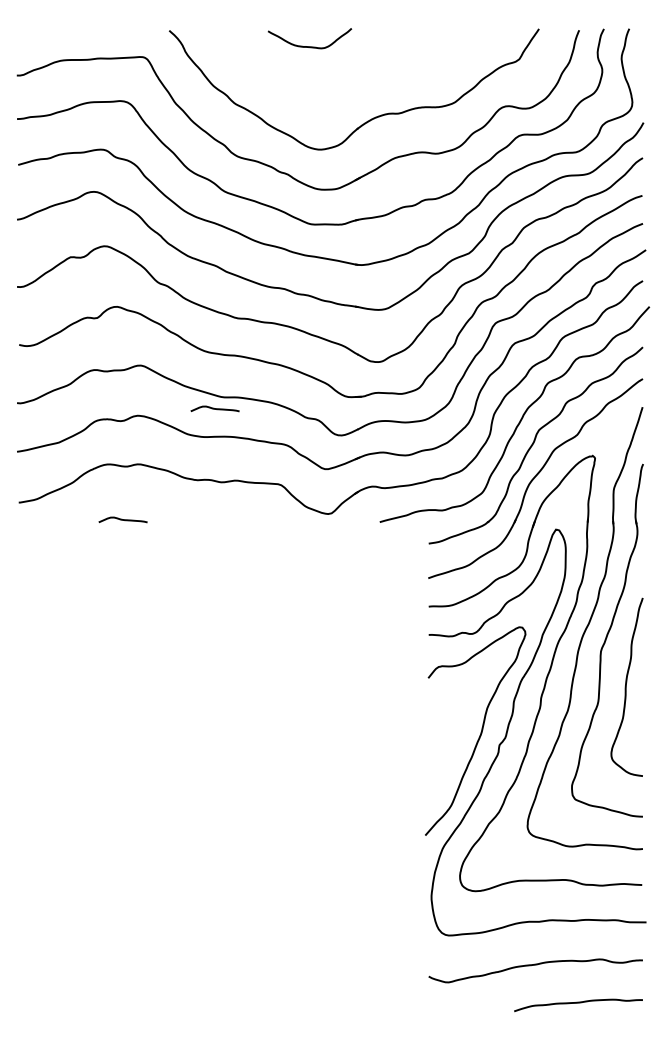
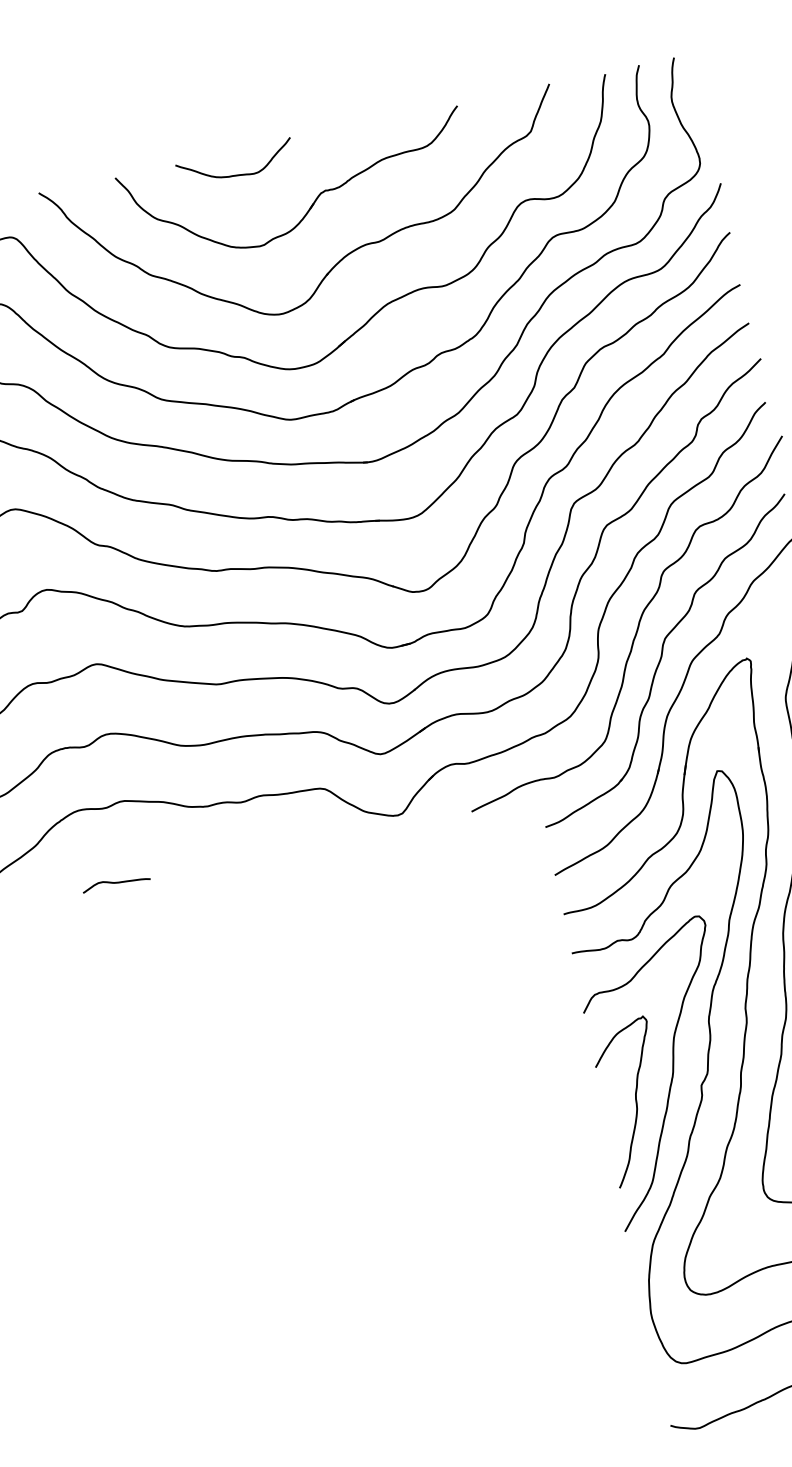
part: (359, 75) -> (314, 200), added
curve: (214, 408) -> (210, 702), removed
curve: (451, 745) -> (635, 1099), added

